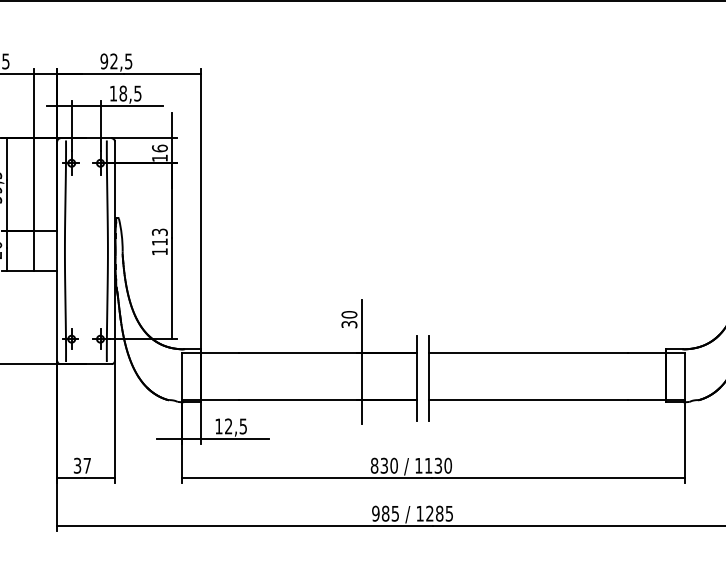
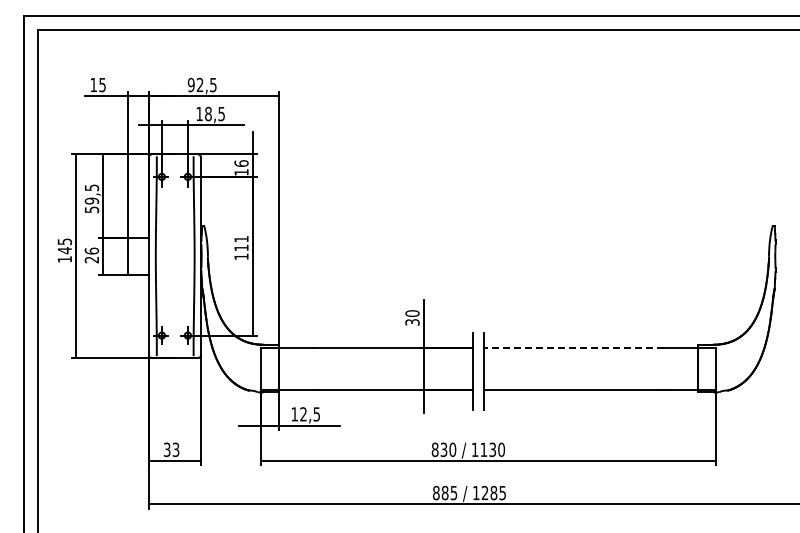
text: (159, 232) -> (241, 239), 113 -> 111
line: (529, 352) -> (574, 347), solid -> dashed
text: (86, 465) -> (175, 449), 37 -> 33
text: (374, 514) -> (435, 493), 985 -> 885

